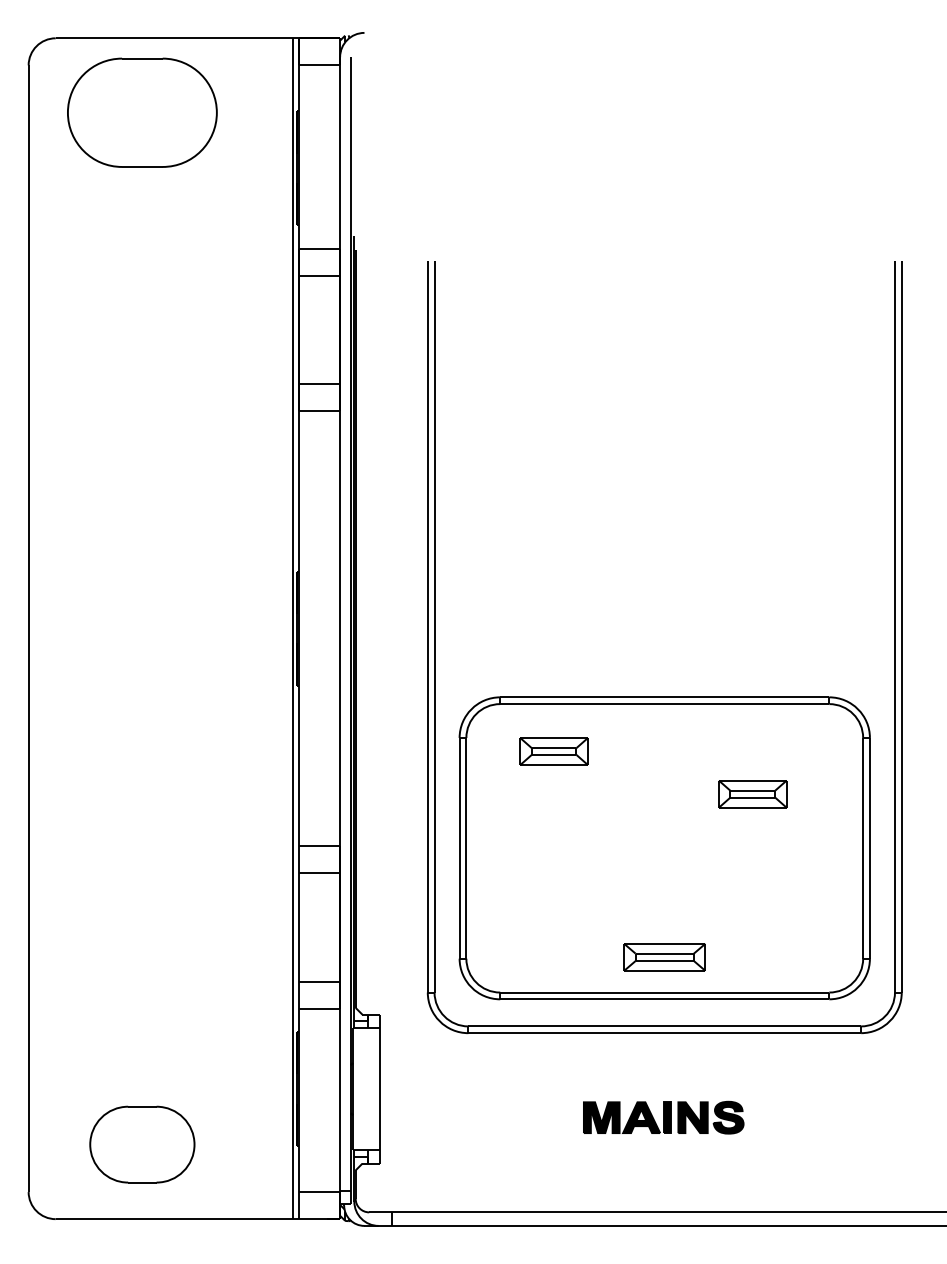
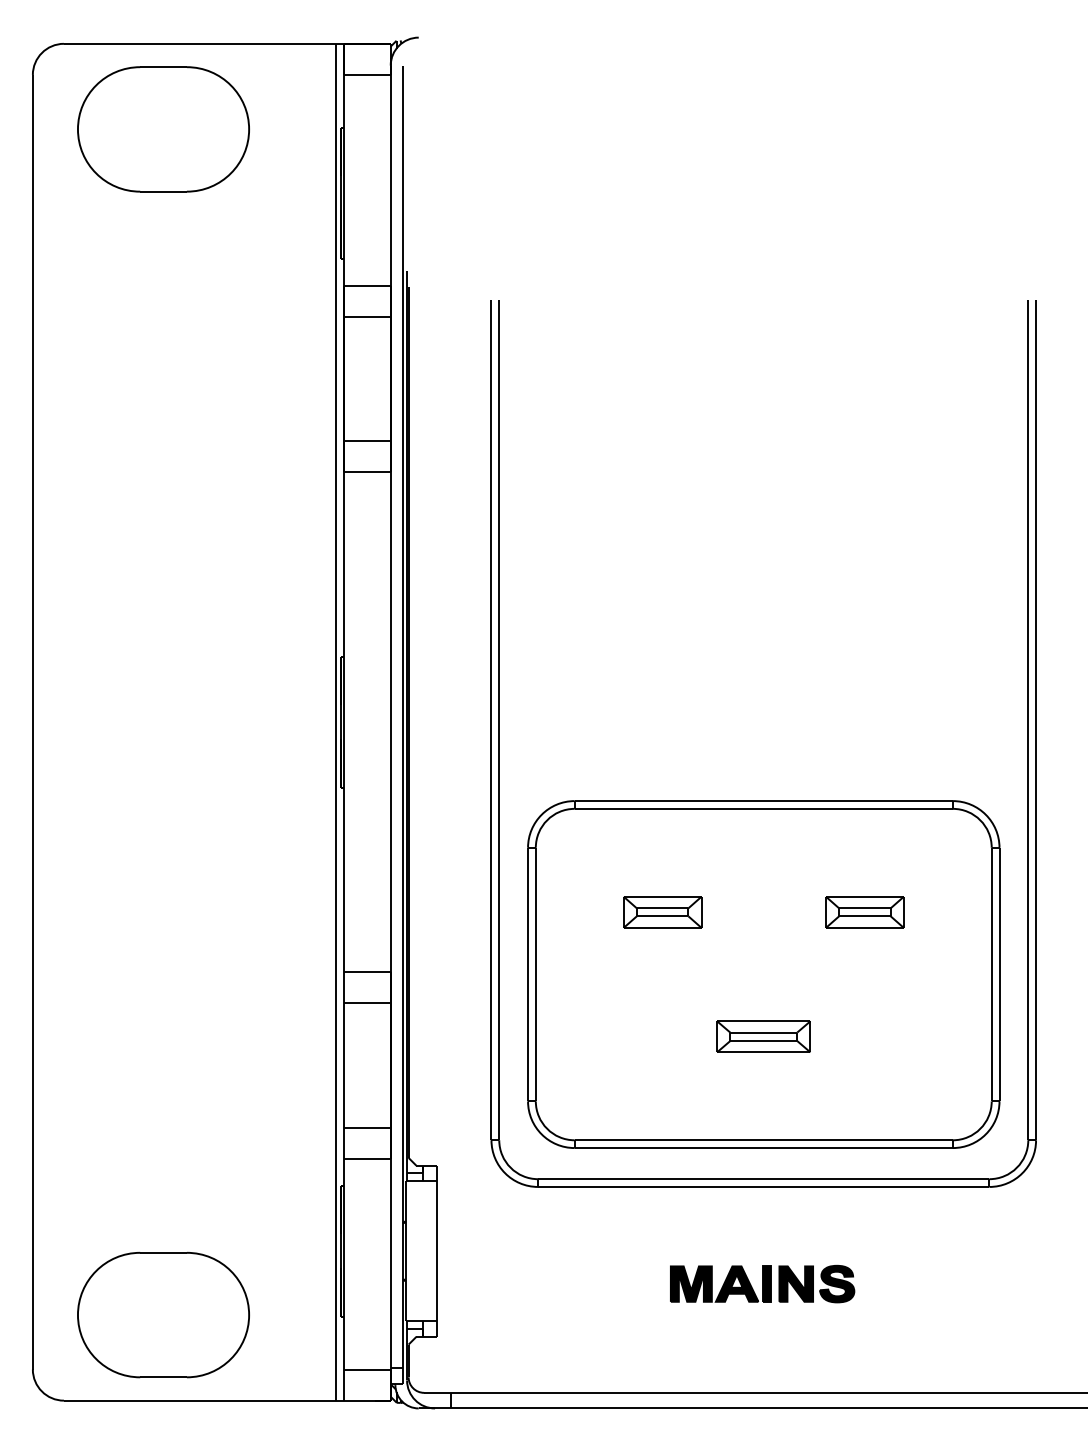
part: (554, 751) -> (662, 912), moved
part: (664, 957) -> (763, 1036), moved
part: (142, 1144) -> (163, 1314), size x1.43

